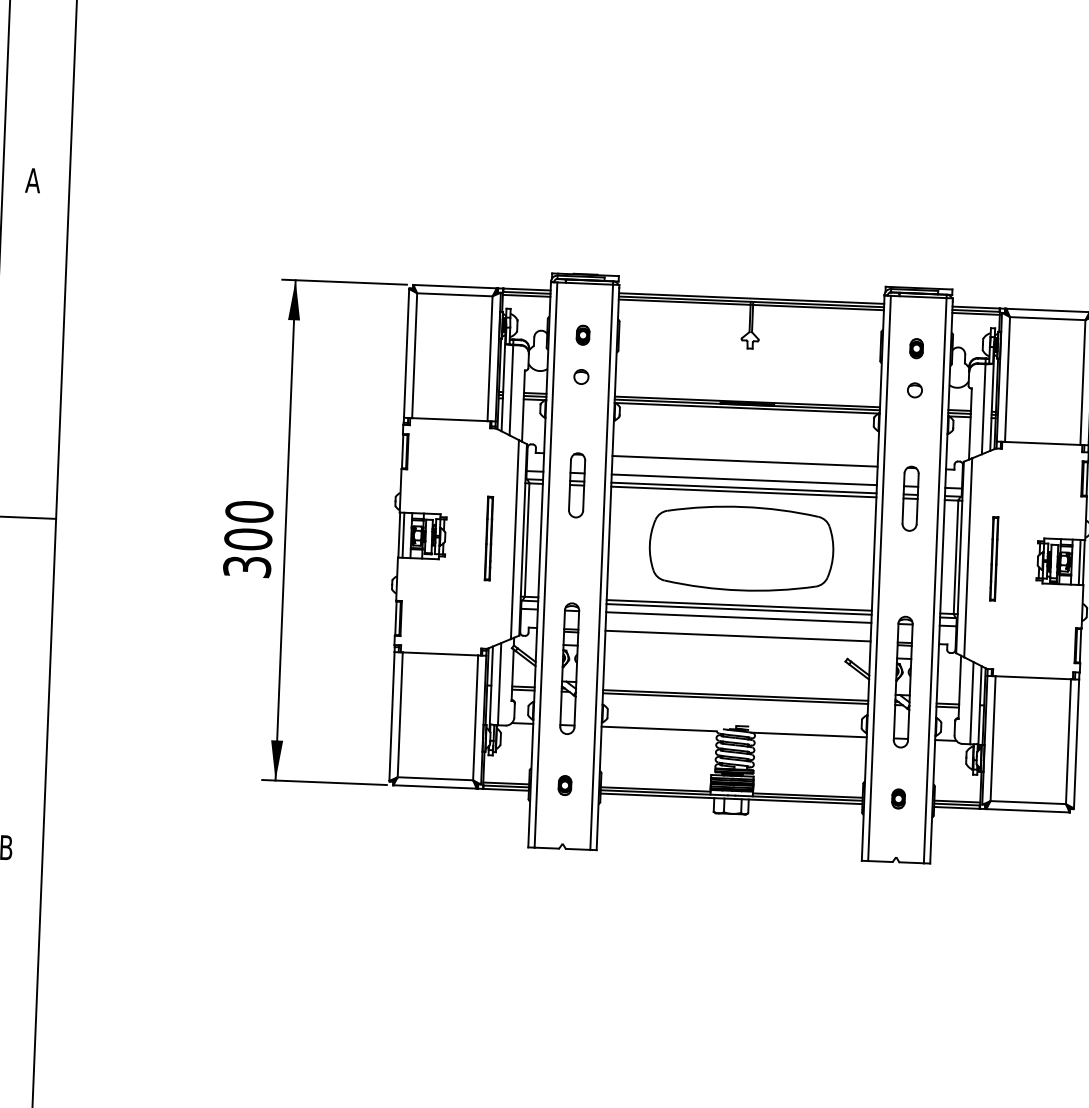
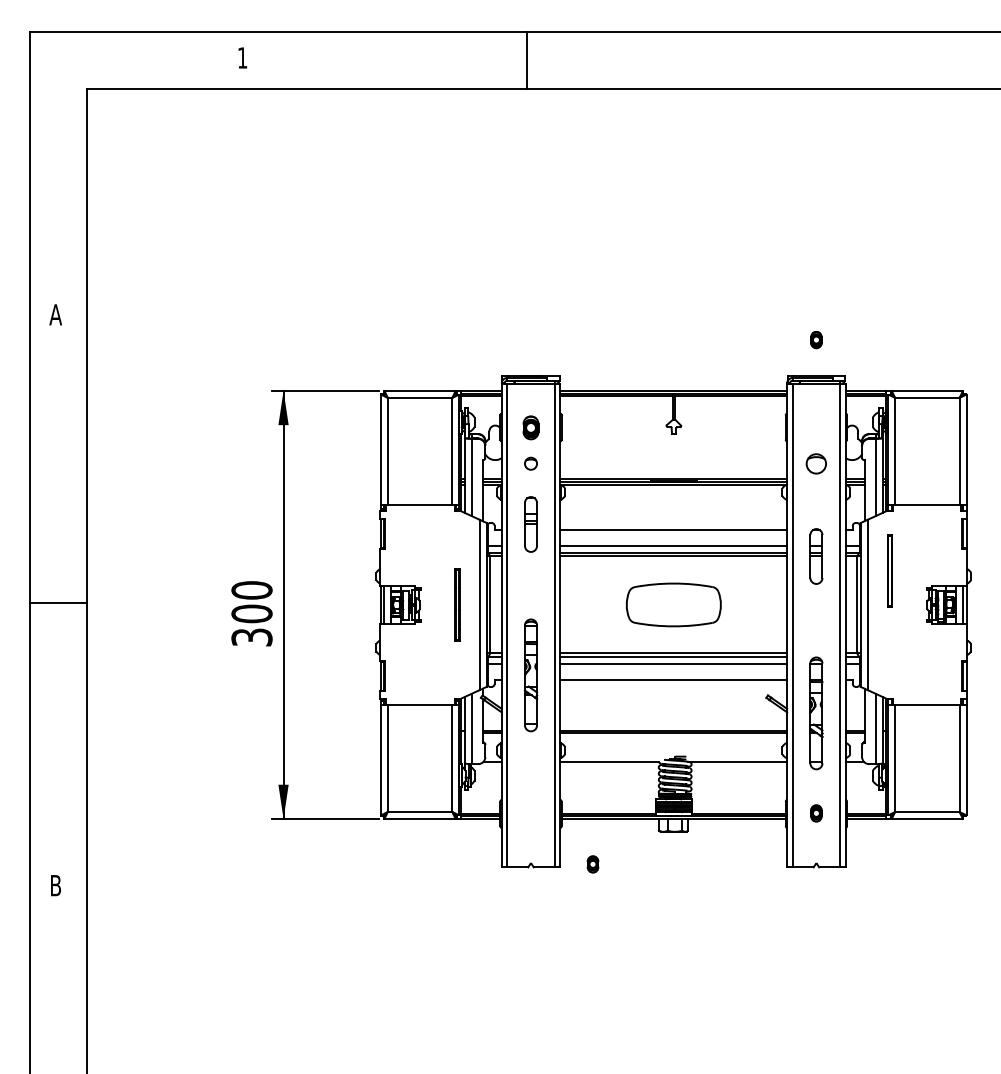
part: (582, 335) -> (530, 428), size x1.4
part: (916, 349) -> (816, 340), moved
circle: (915, 390) -> (816, 463), size x1.6
part: (576, 485) -> (530, 524), moved
part: (741, 548) -> (673, 604), size x0.6
part: (993, 558) -> (889, 570), moved
part: (569, 668) -> (530, 675), moved
part: (564, 785) -> (592, 864), moved

